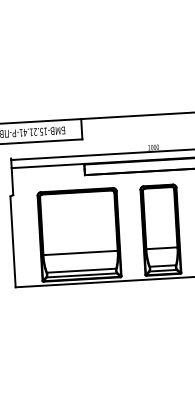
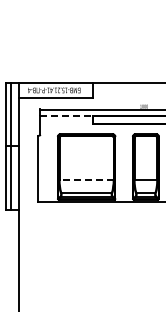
line: (49, 165) -> (67, 115), solid -> dashed
line: (80, 253) -> (86, 180), solid -> dashed

